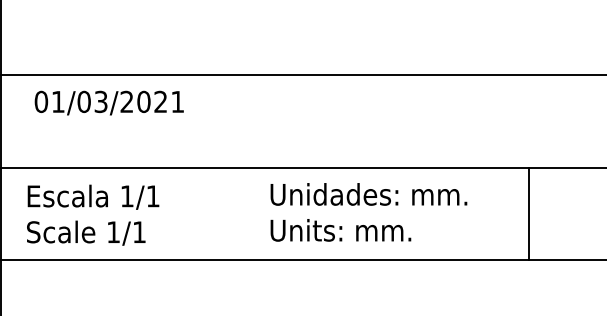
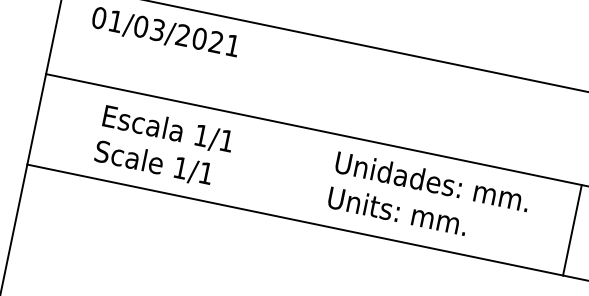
text: (368, 212) -> (428, 199), moved
line: (528, 213) -> (572, 229), moved
text: (93, 214) -> (164, 146), moved

